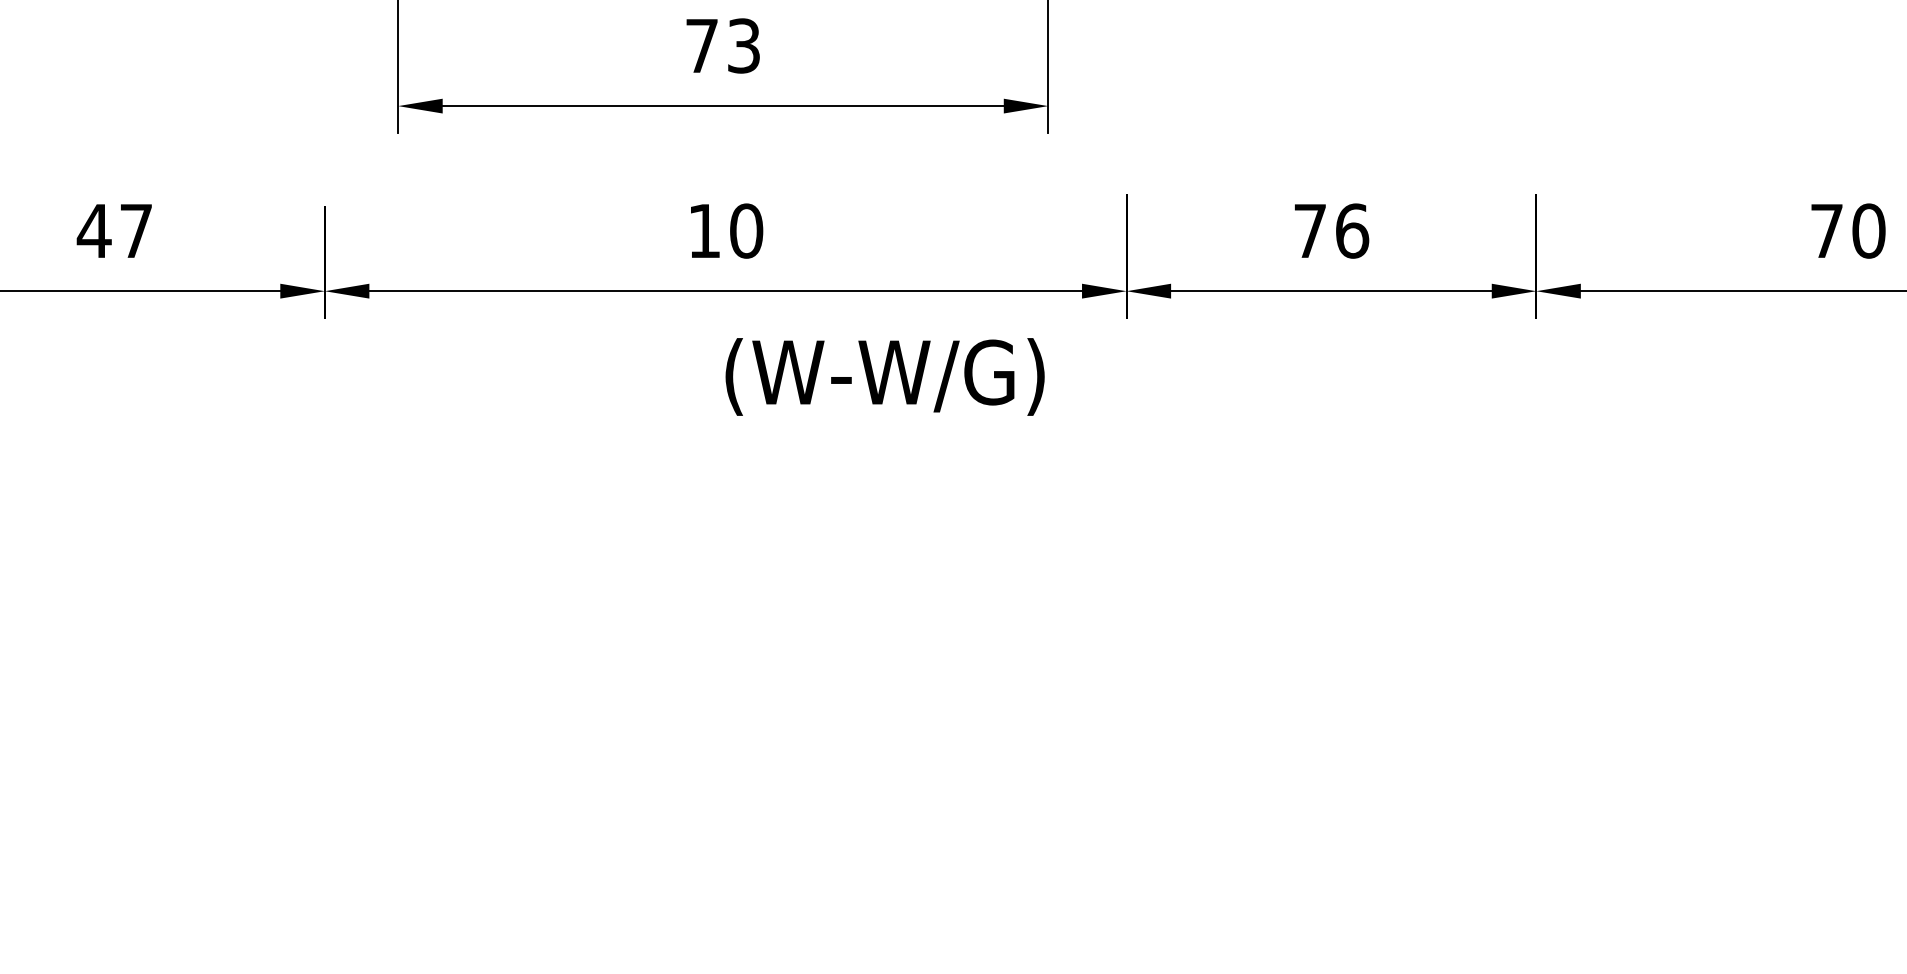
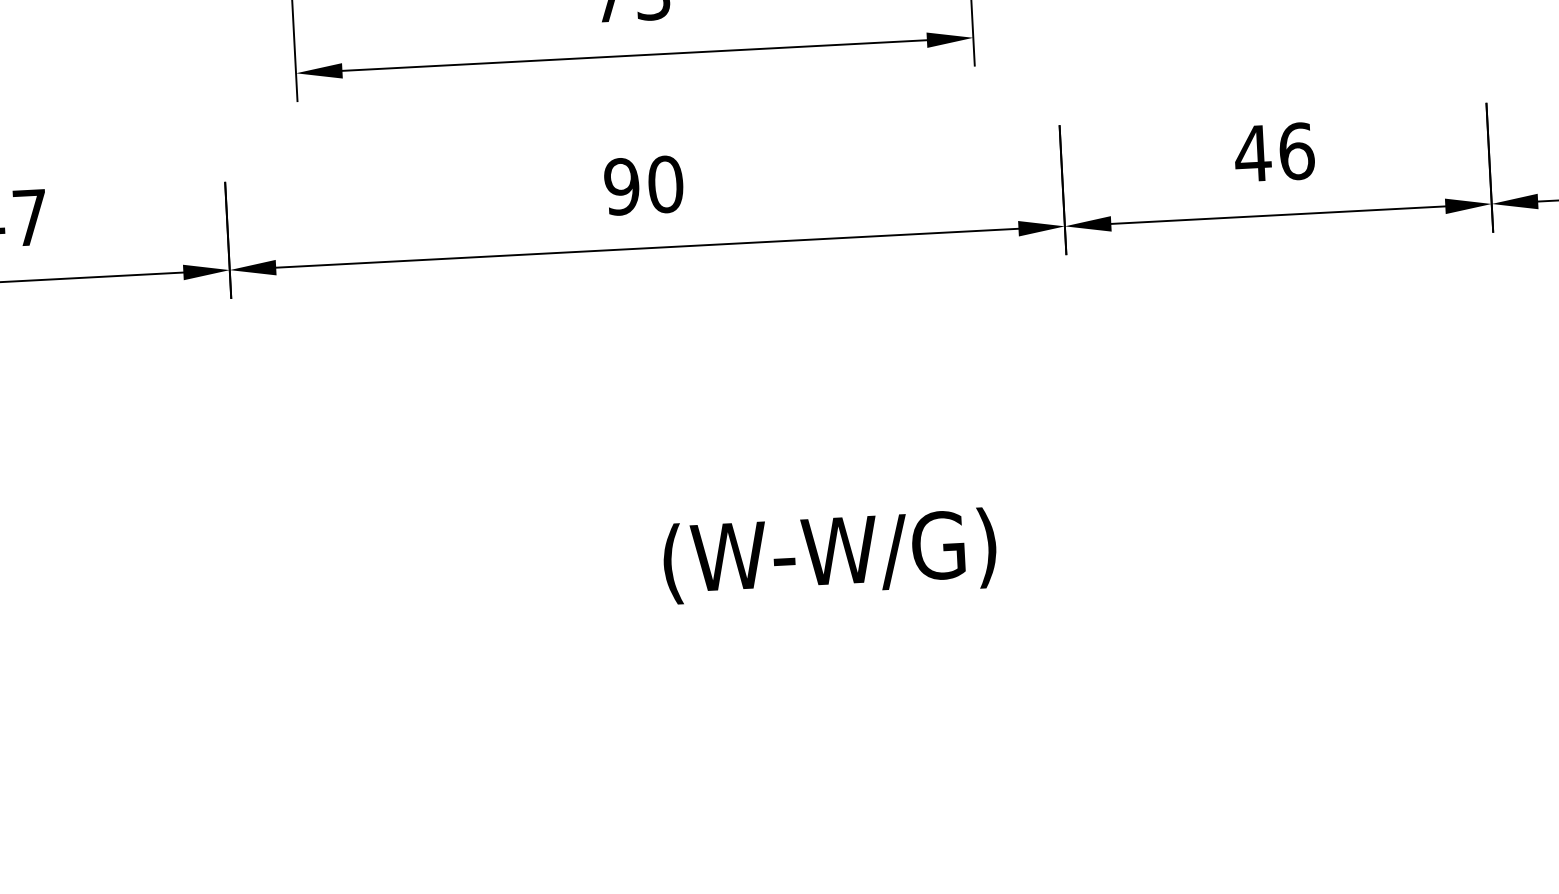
text: (704, 230) -> (621, 186), 10 -> 90
text: (1309, 230) -> (1252, 153), 76 -> 46
text: (884, 376) -> (829, 555), moved

